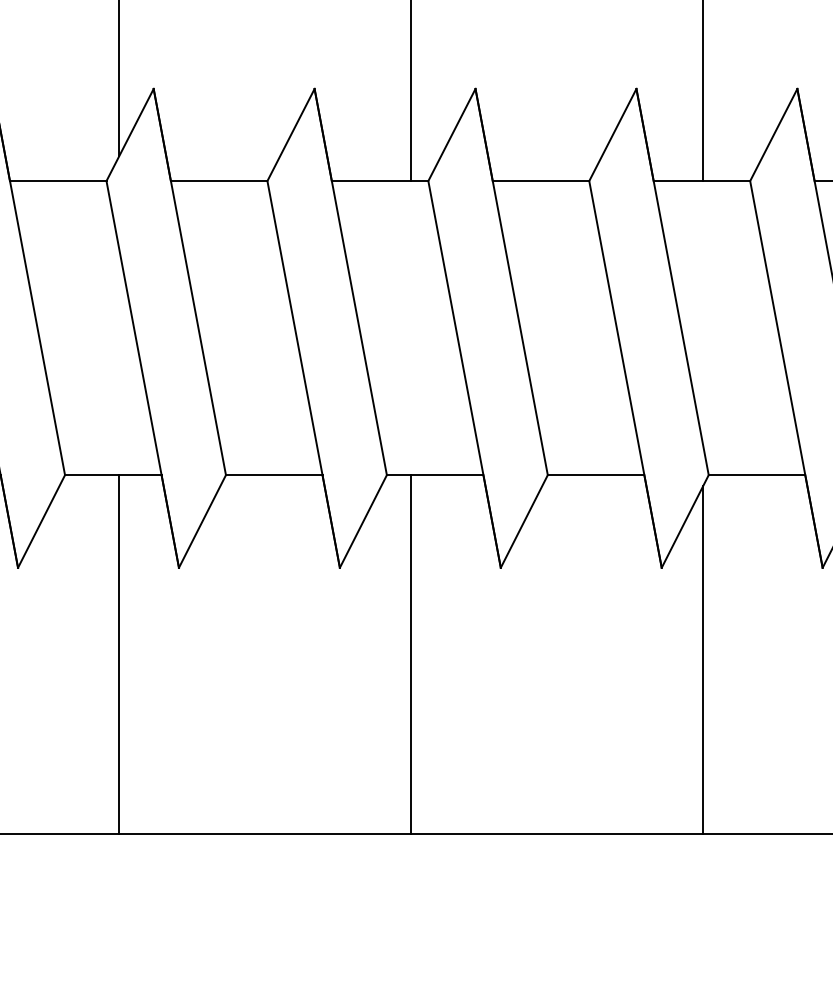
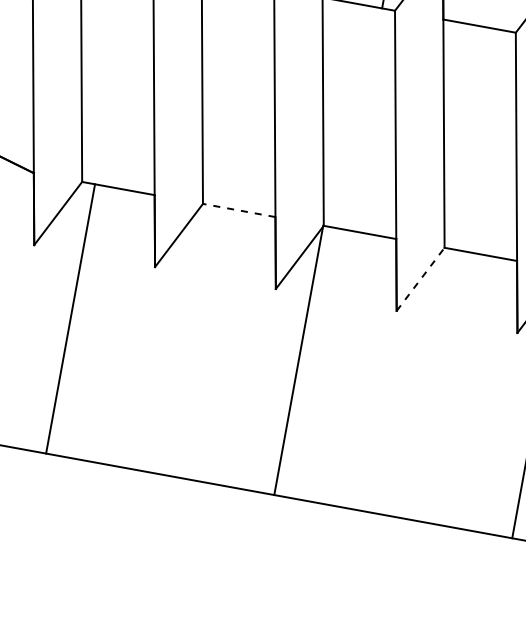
line: (273, 475) -> (238, 210), solid -> dashed
line: (524, 521) -> (420, 279), solid -> dashed
line: (119, 654) -> (70, 318), moved
line: (411, 654) -> (299, 360), moved

